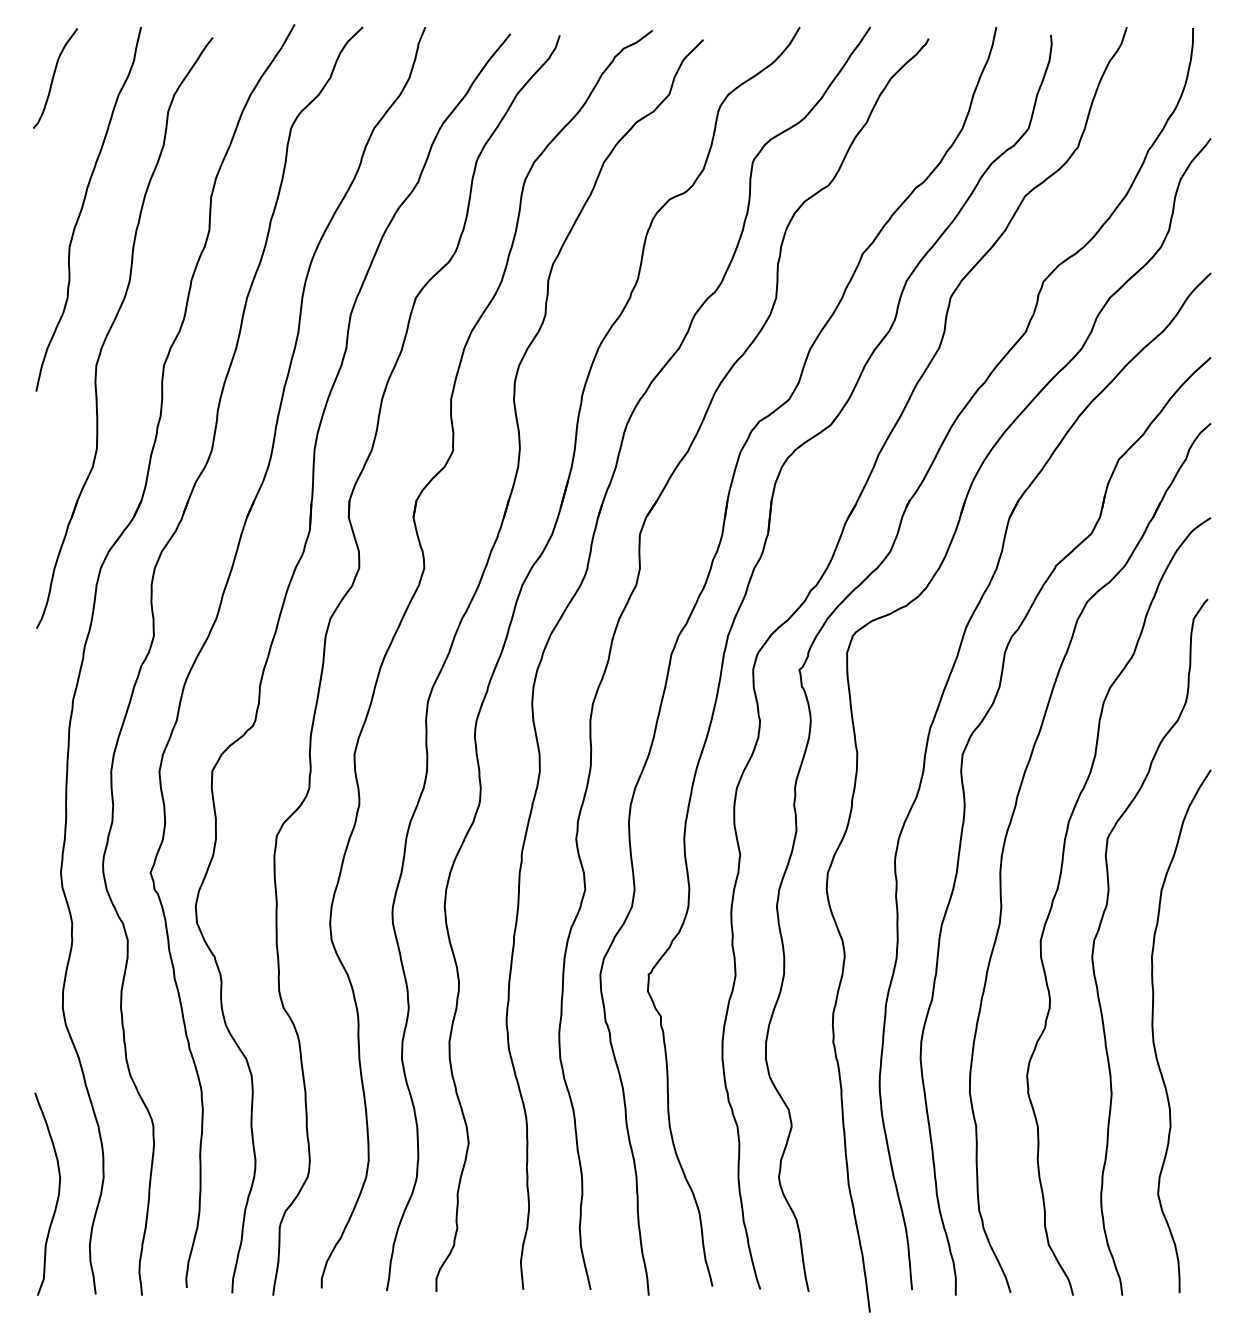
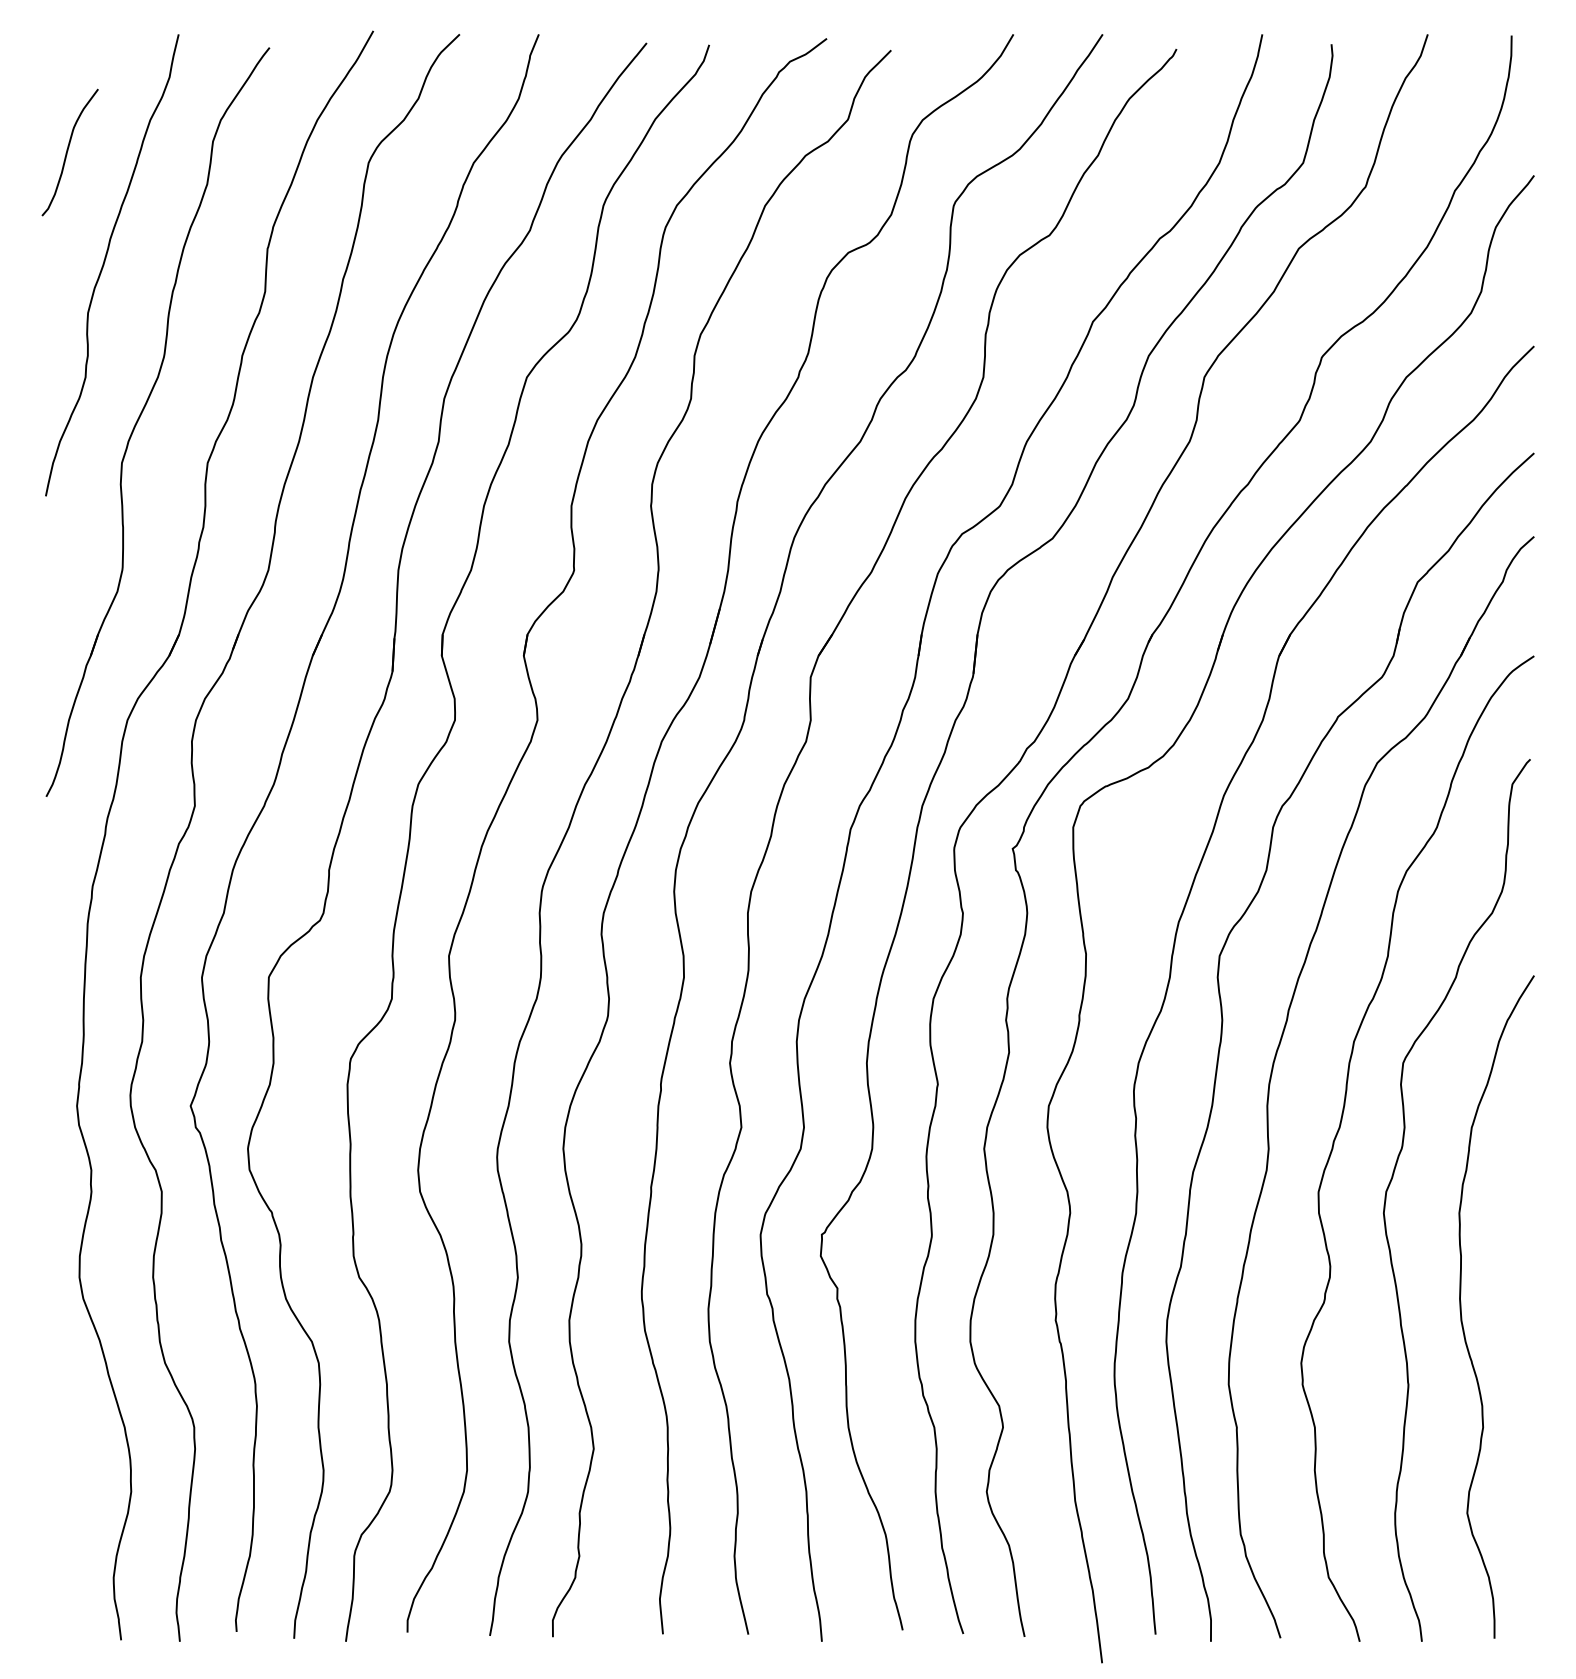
curve: (54, 77) -> (68, 151), moved
curve: (57, 1197) -> (72, 1517), removed

